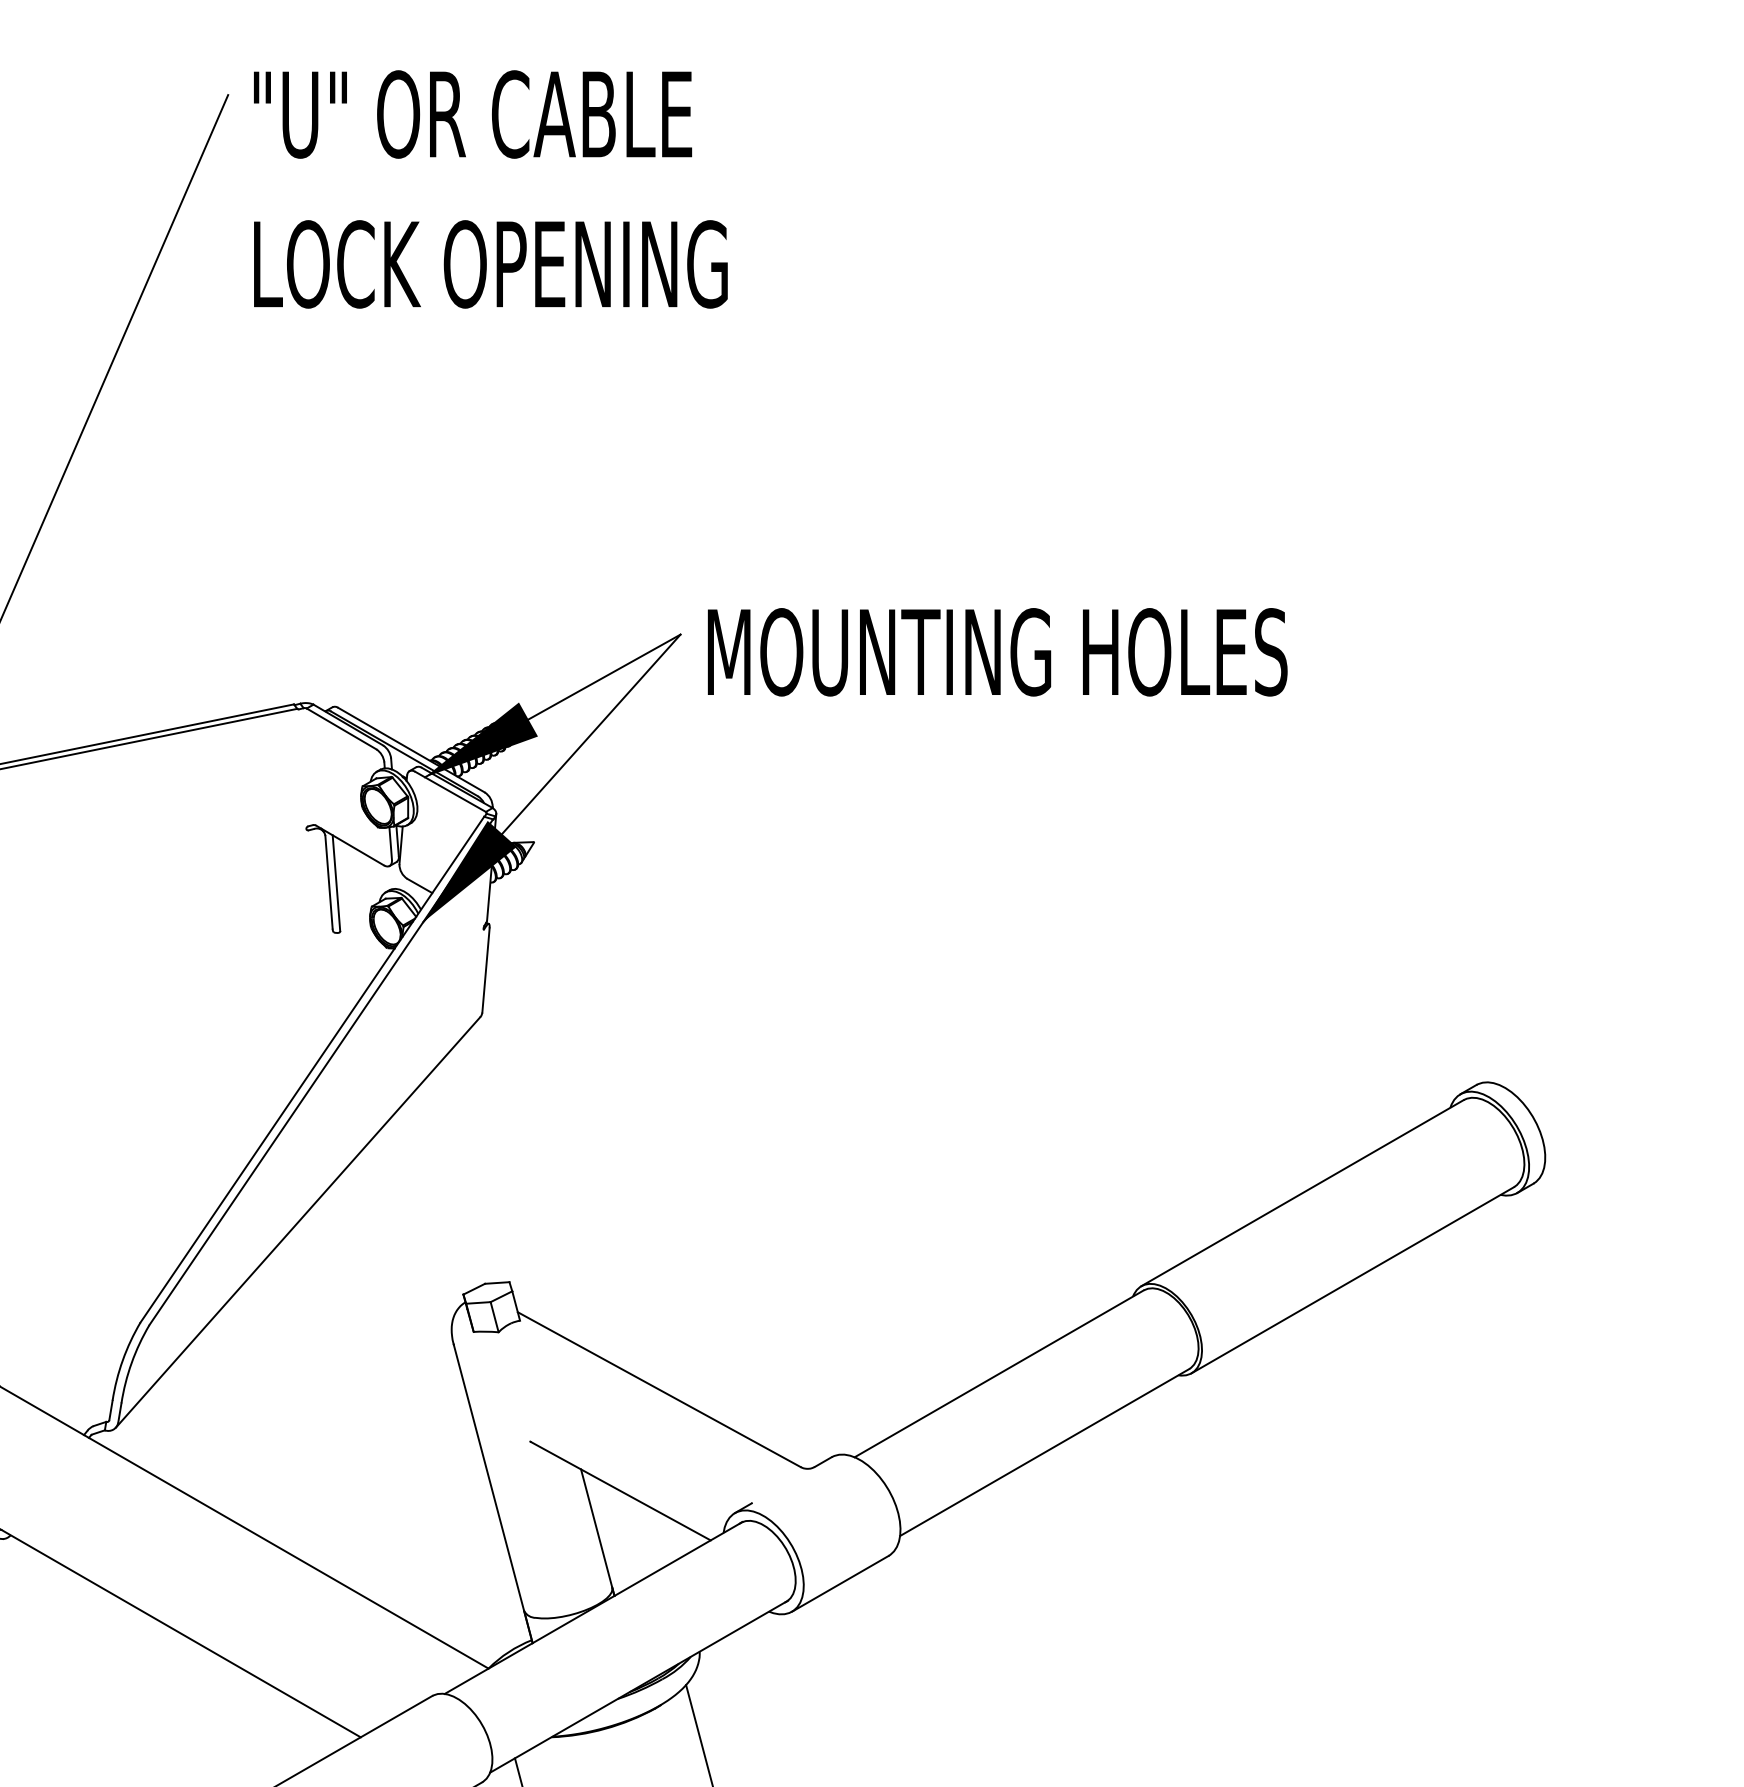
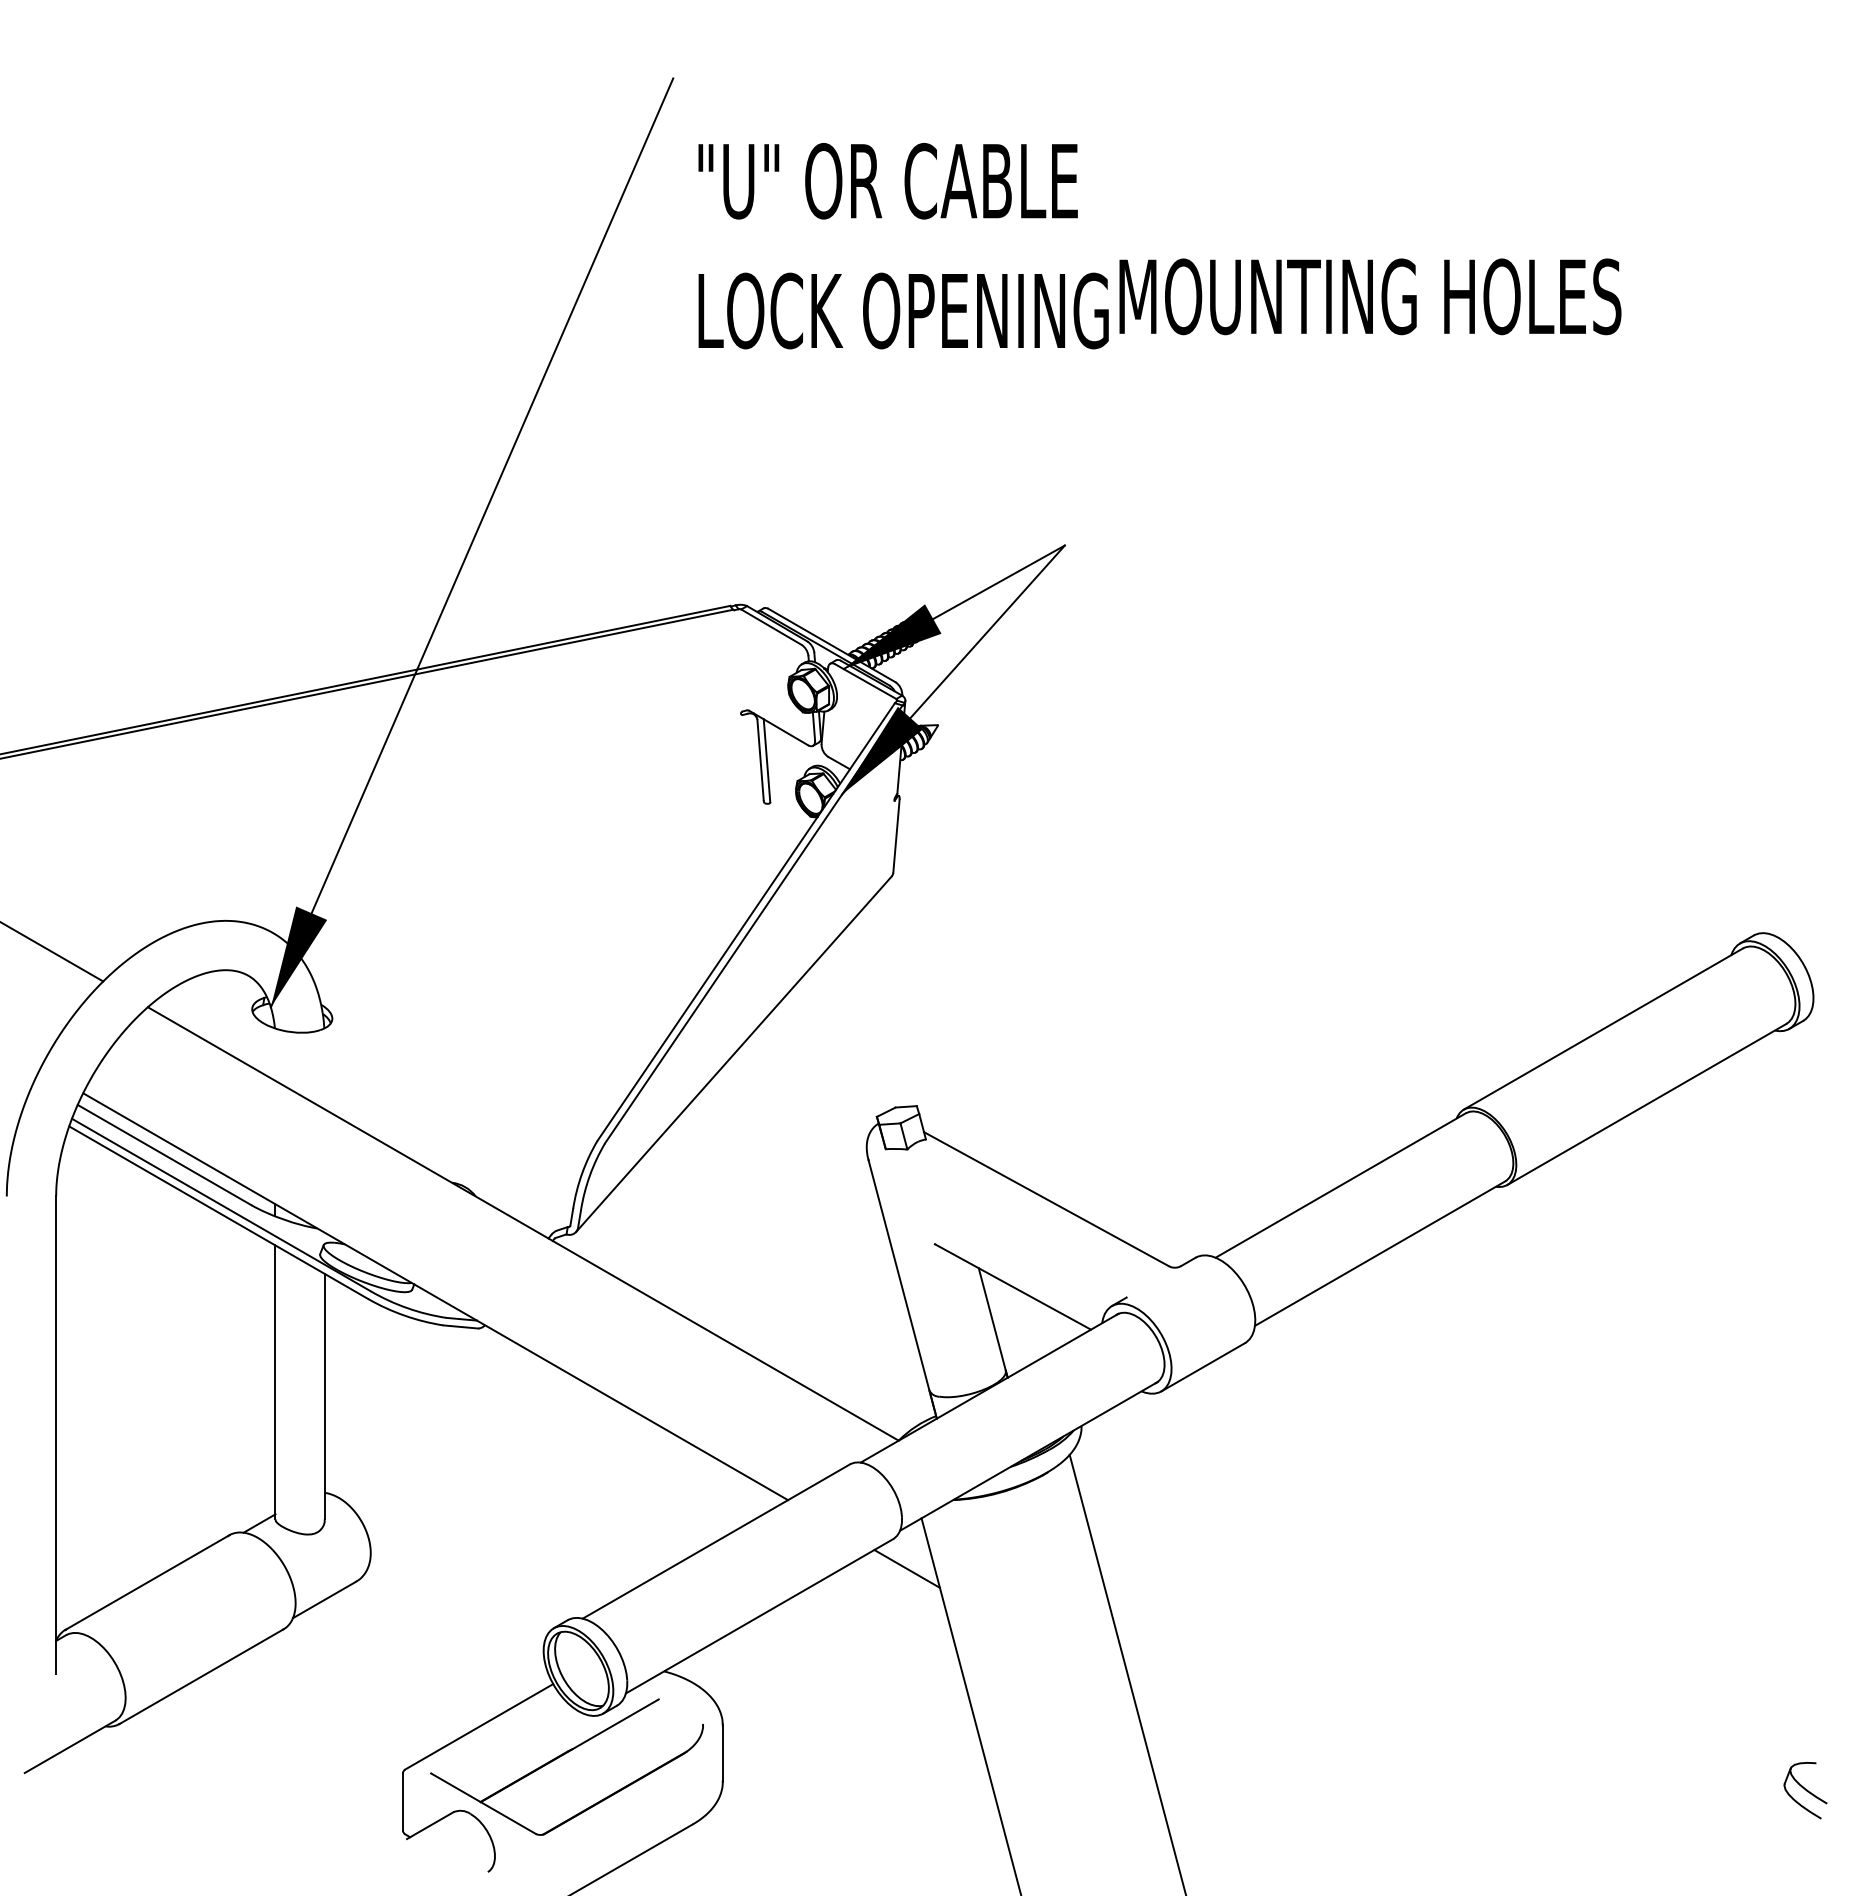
text: (490, 189) -> (903, 246), moved
text: (997, 651) -> (1370, 296), moved

